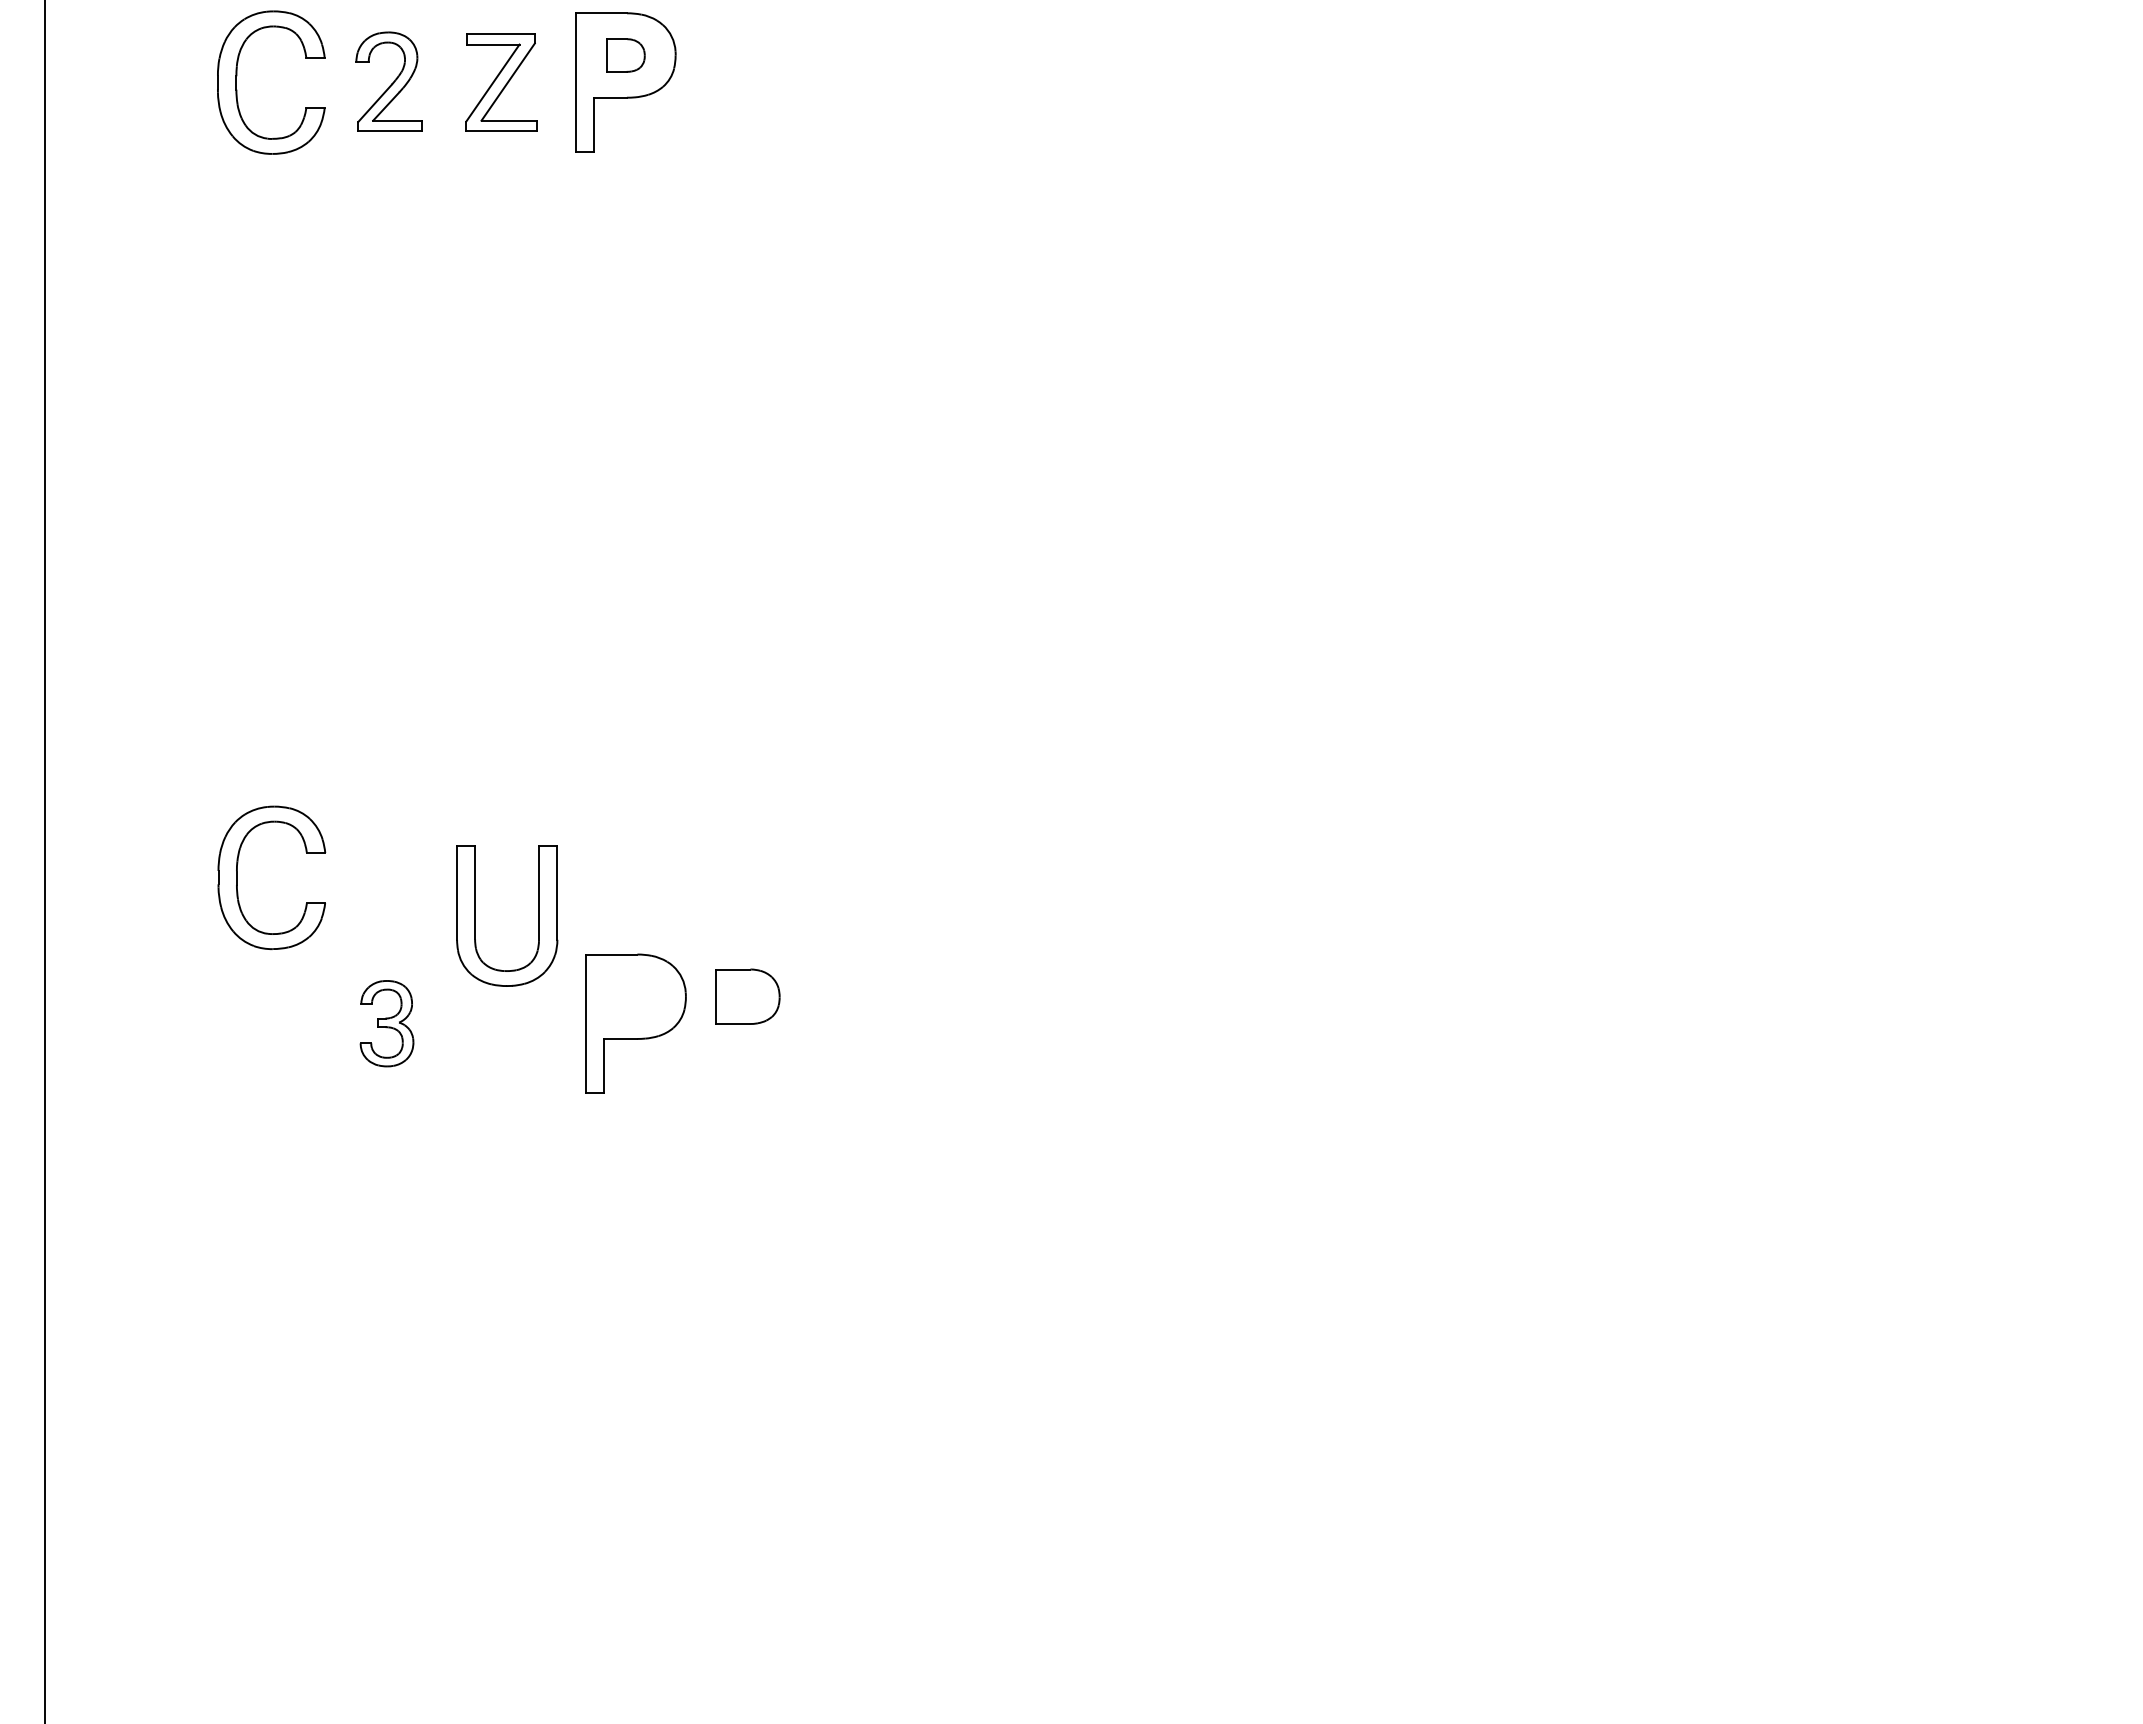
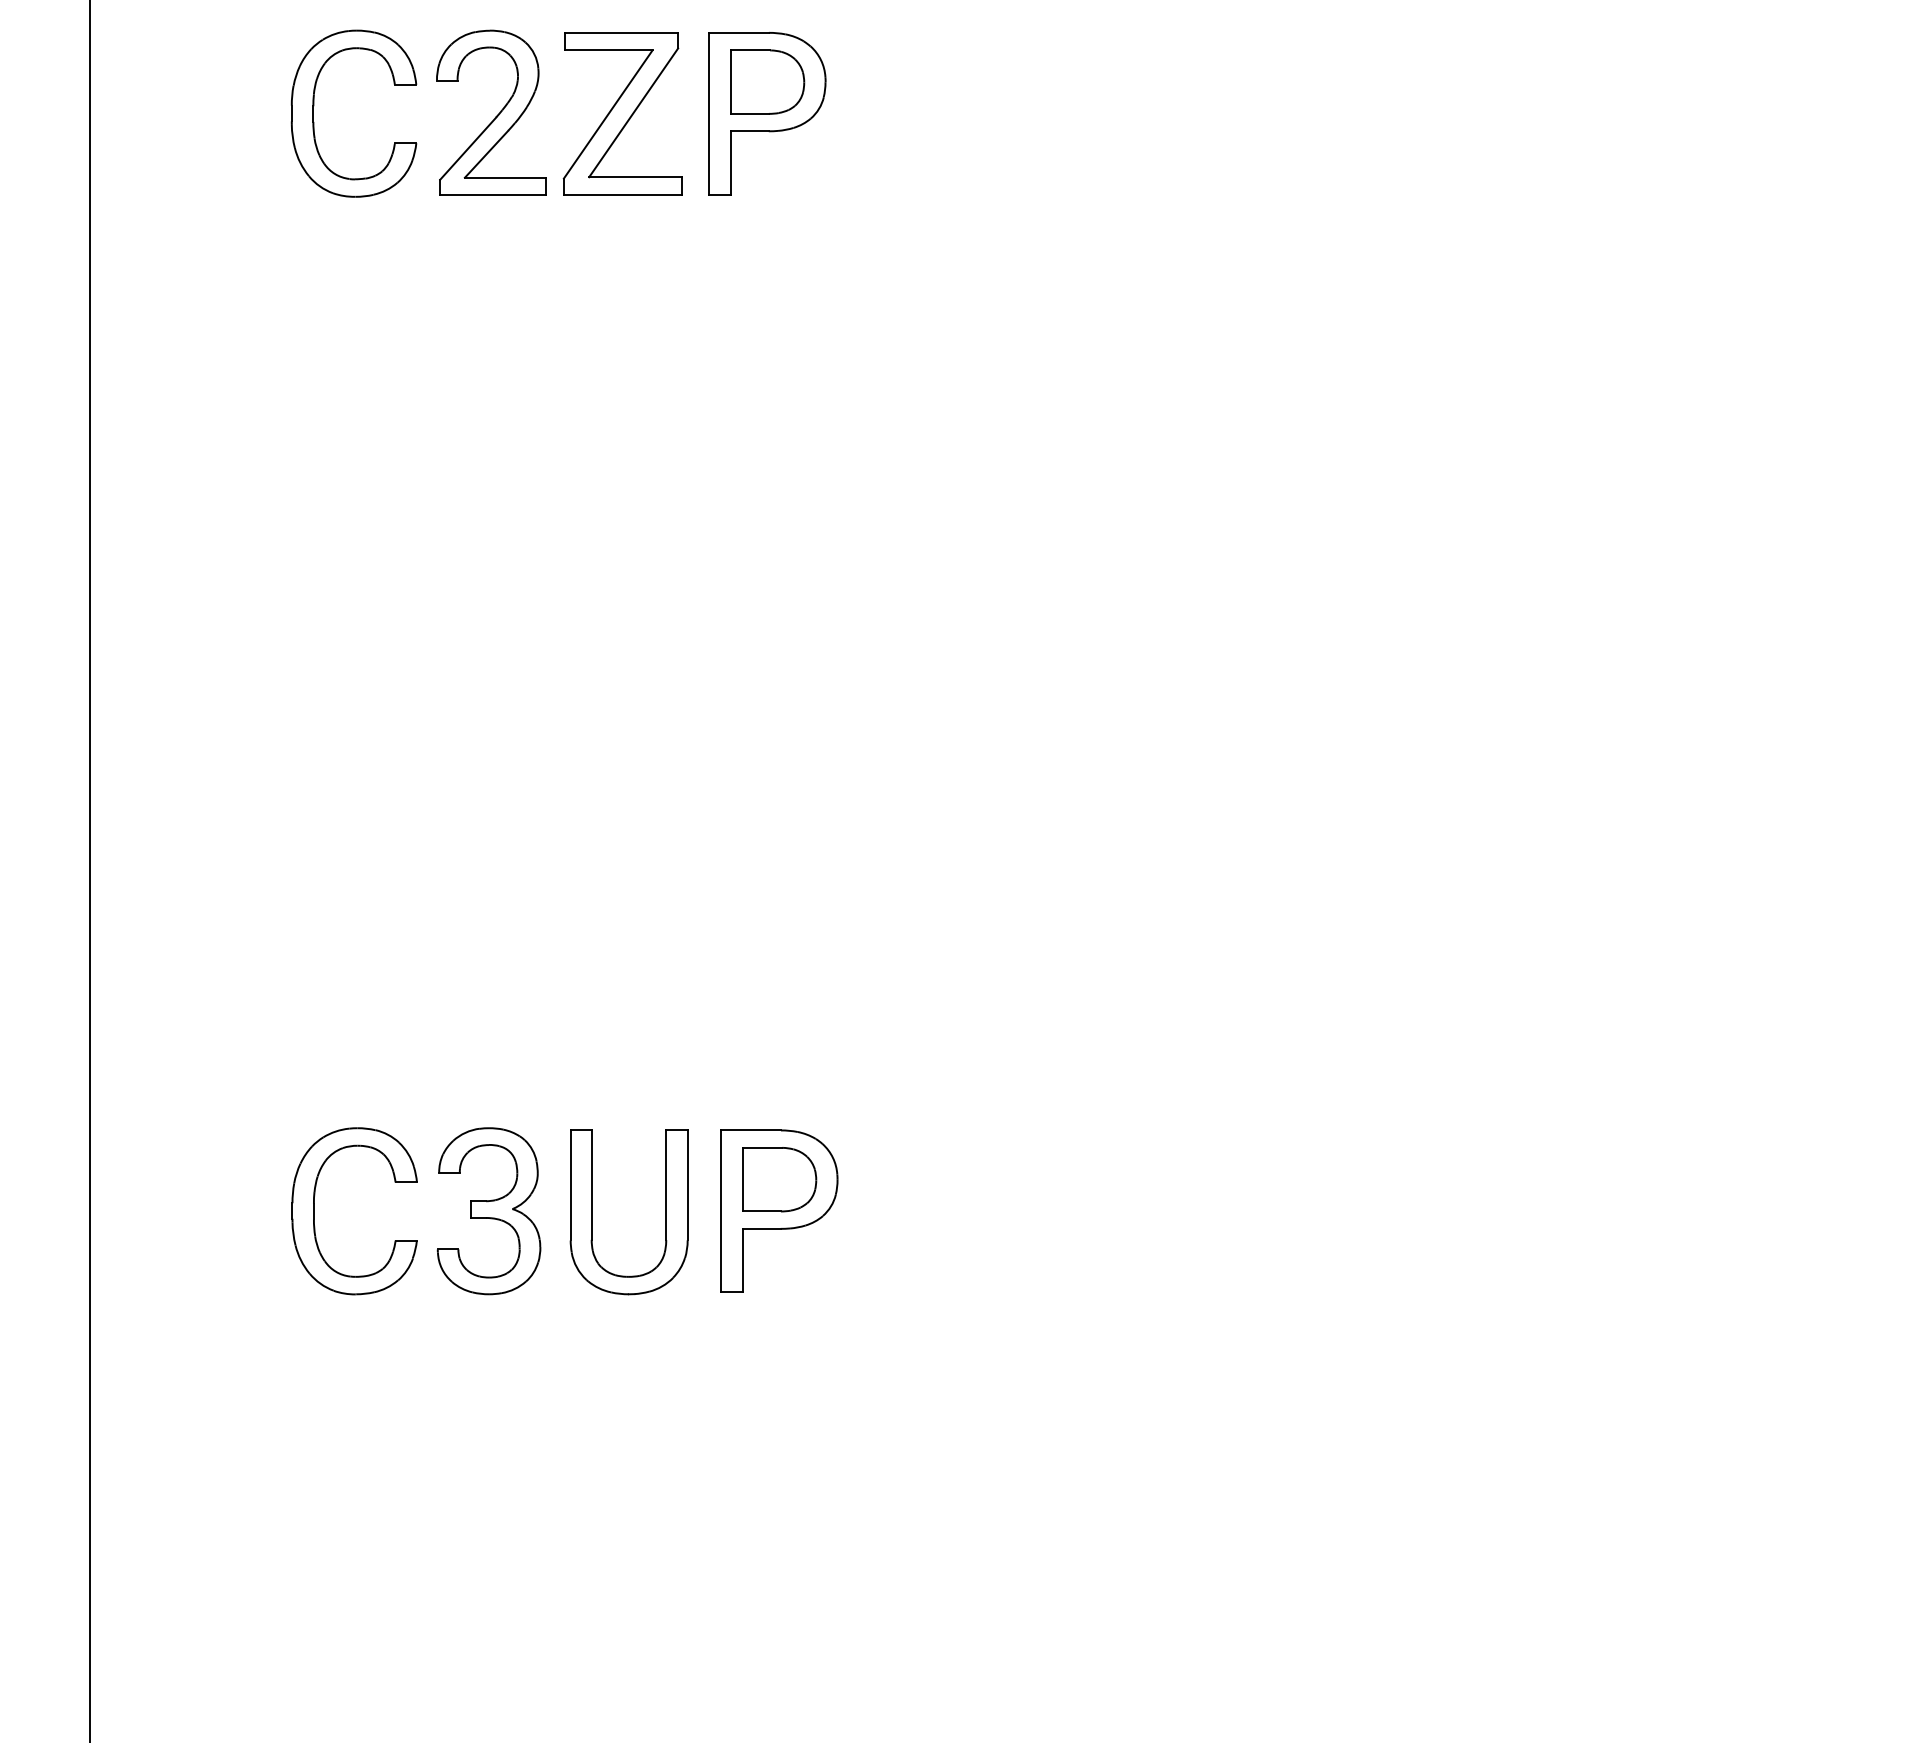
part: (625, 55) -> (767, 82), size x1.67
part: (388, 81) -> (490, 112), size x1.43
part: (501, 82) -> (622, 113), size x1.43
part: (237, 877) -> (314, 1210), moved
part: (538, 915) -> (665, 1212), moved
part: (747, 996) -> (778, 1179), moved
part: (386, 1023) -> (488, 1210), size x1.67

